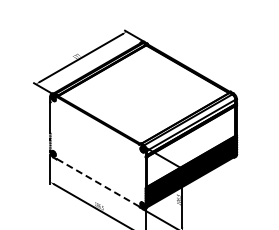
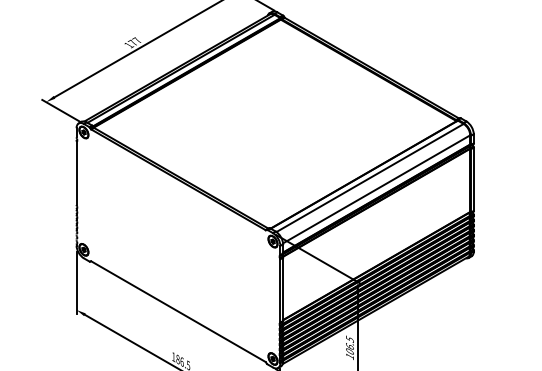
line: (98, 183) -> (179, 313), dashed -> solid

